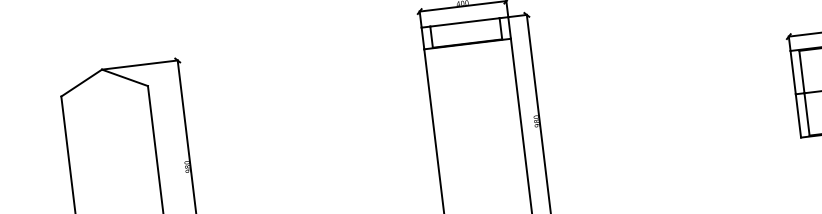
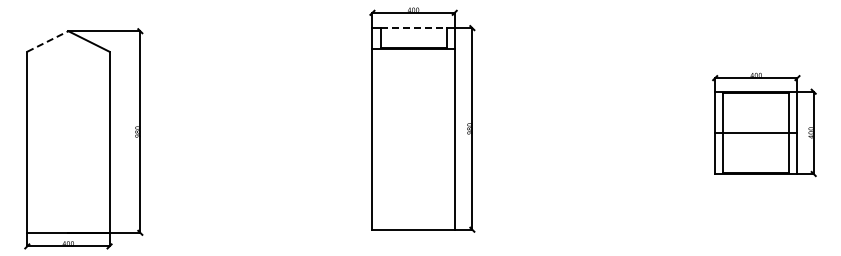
line: (464, 22) -> (413, 28), solid -> dashed
line: (82, 83) -> (48, 41), solid -> dashed

